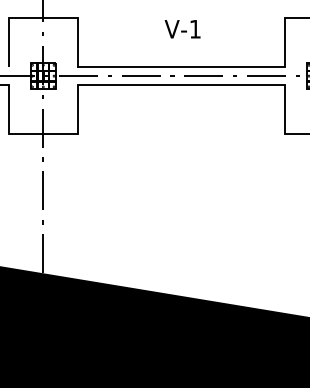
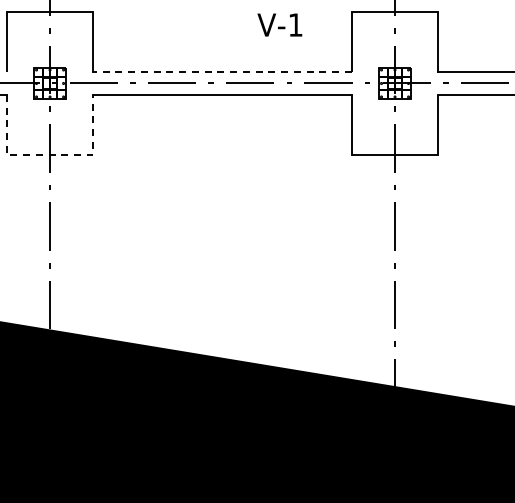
text: (182, 28) -> (279, 24), moved
line: (181, 67) -> (222, 72), solid -> dashed
line: (43, 133) -> (50, 155), solid -> dashed

